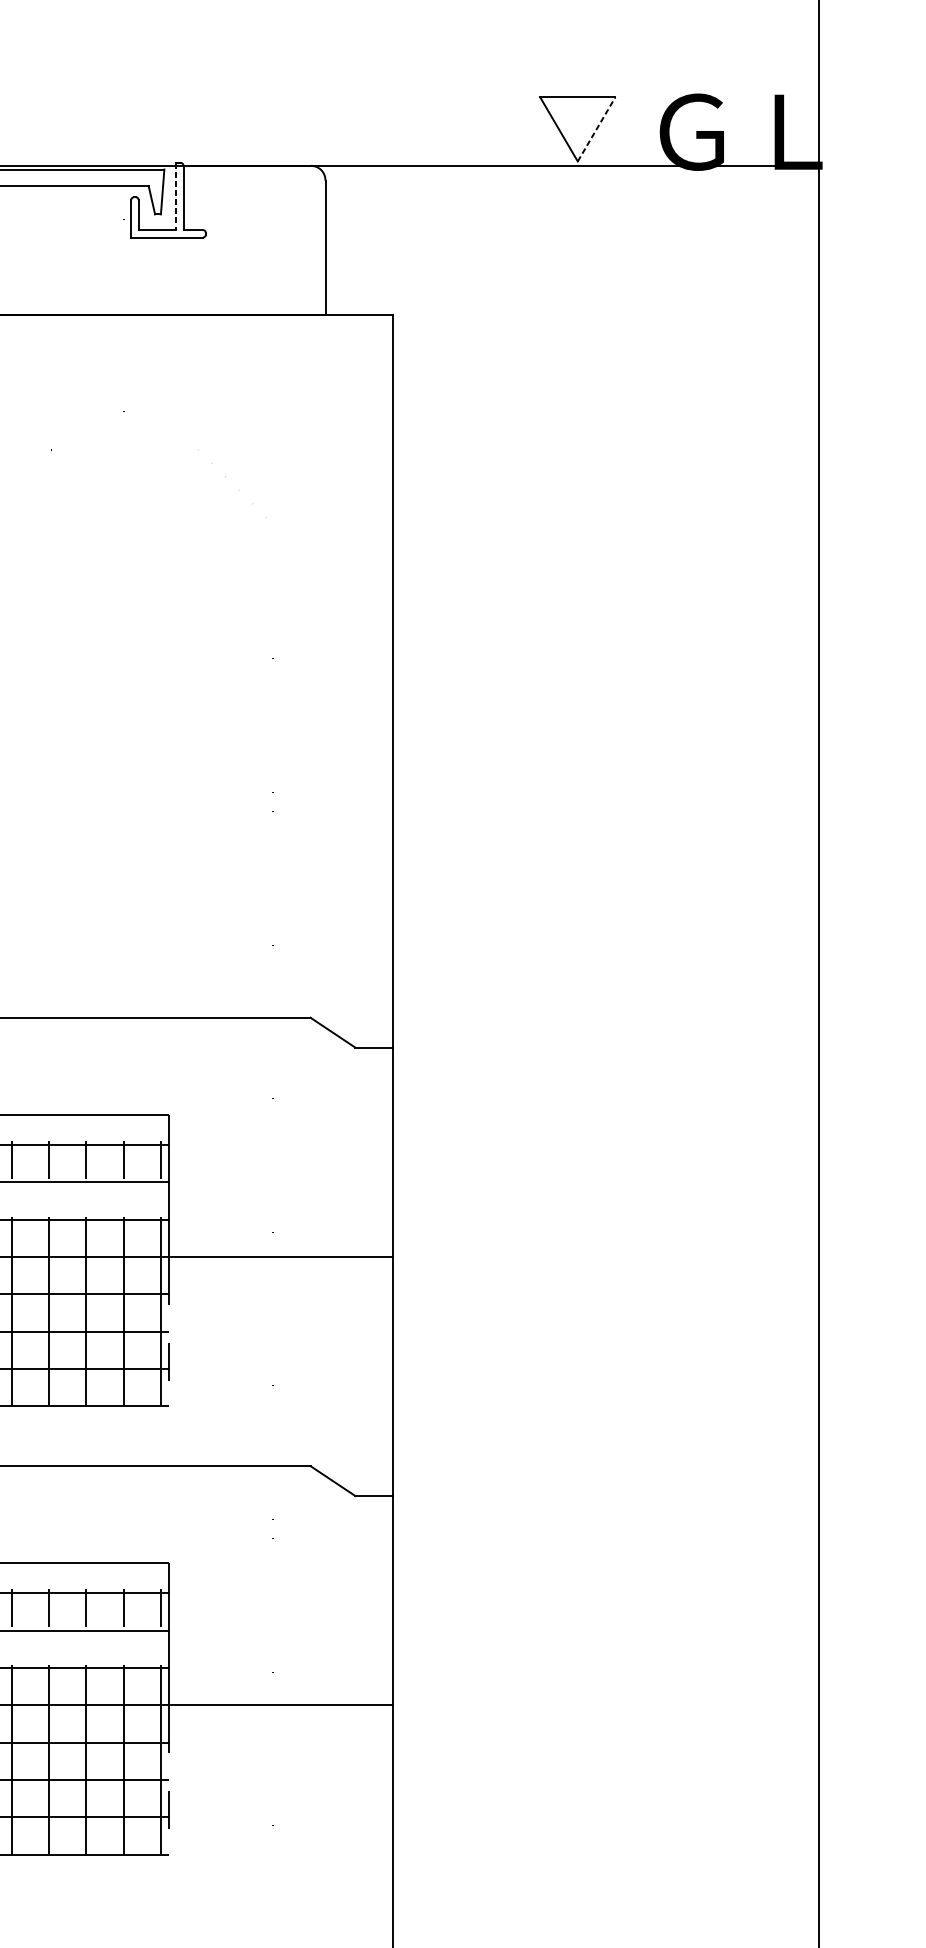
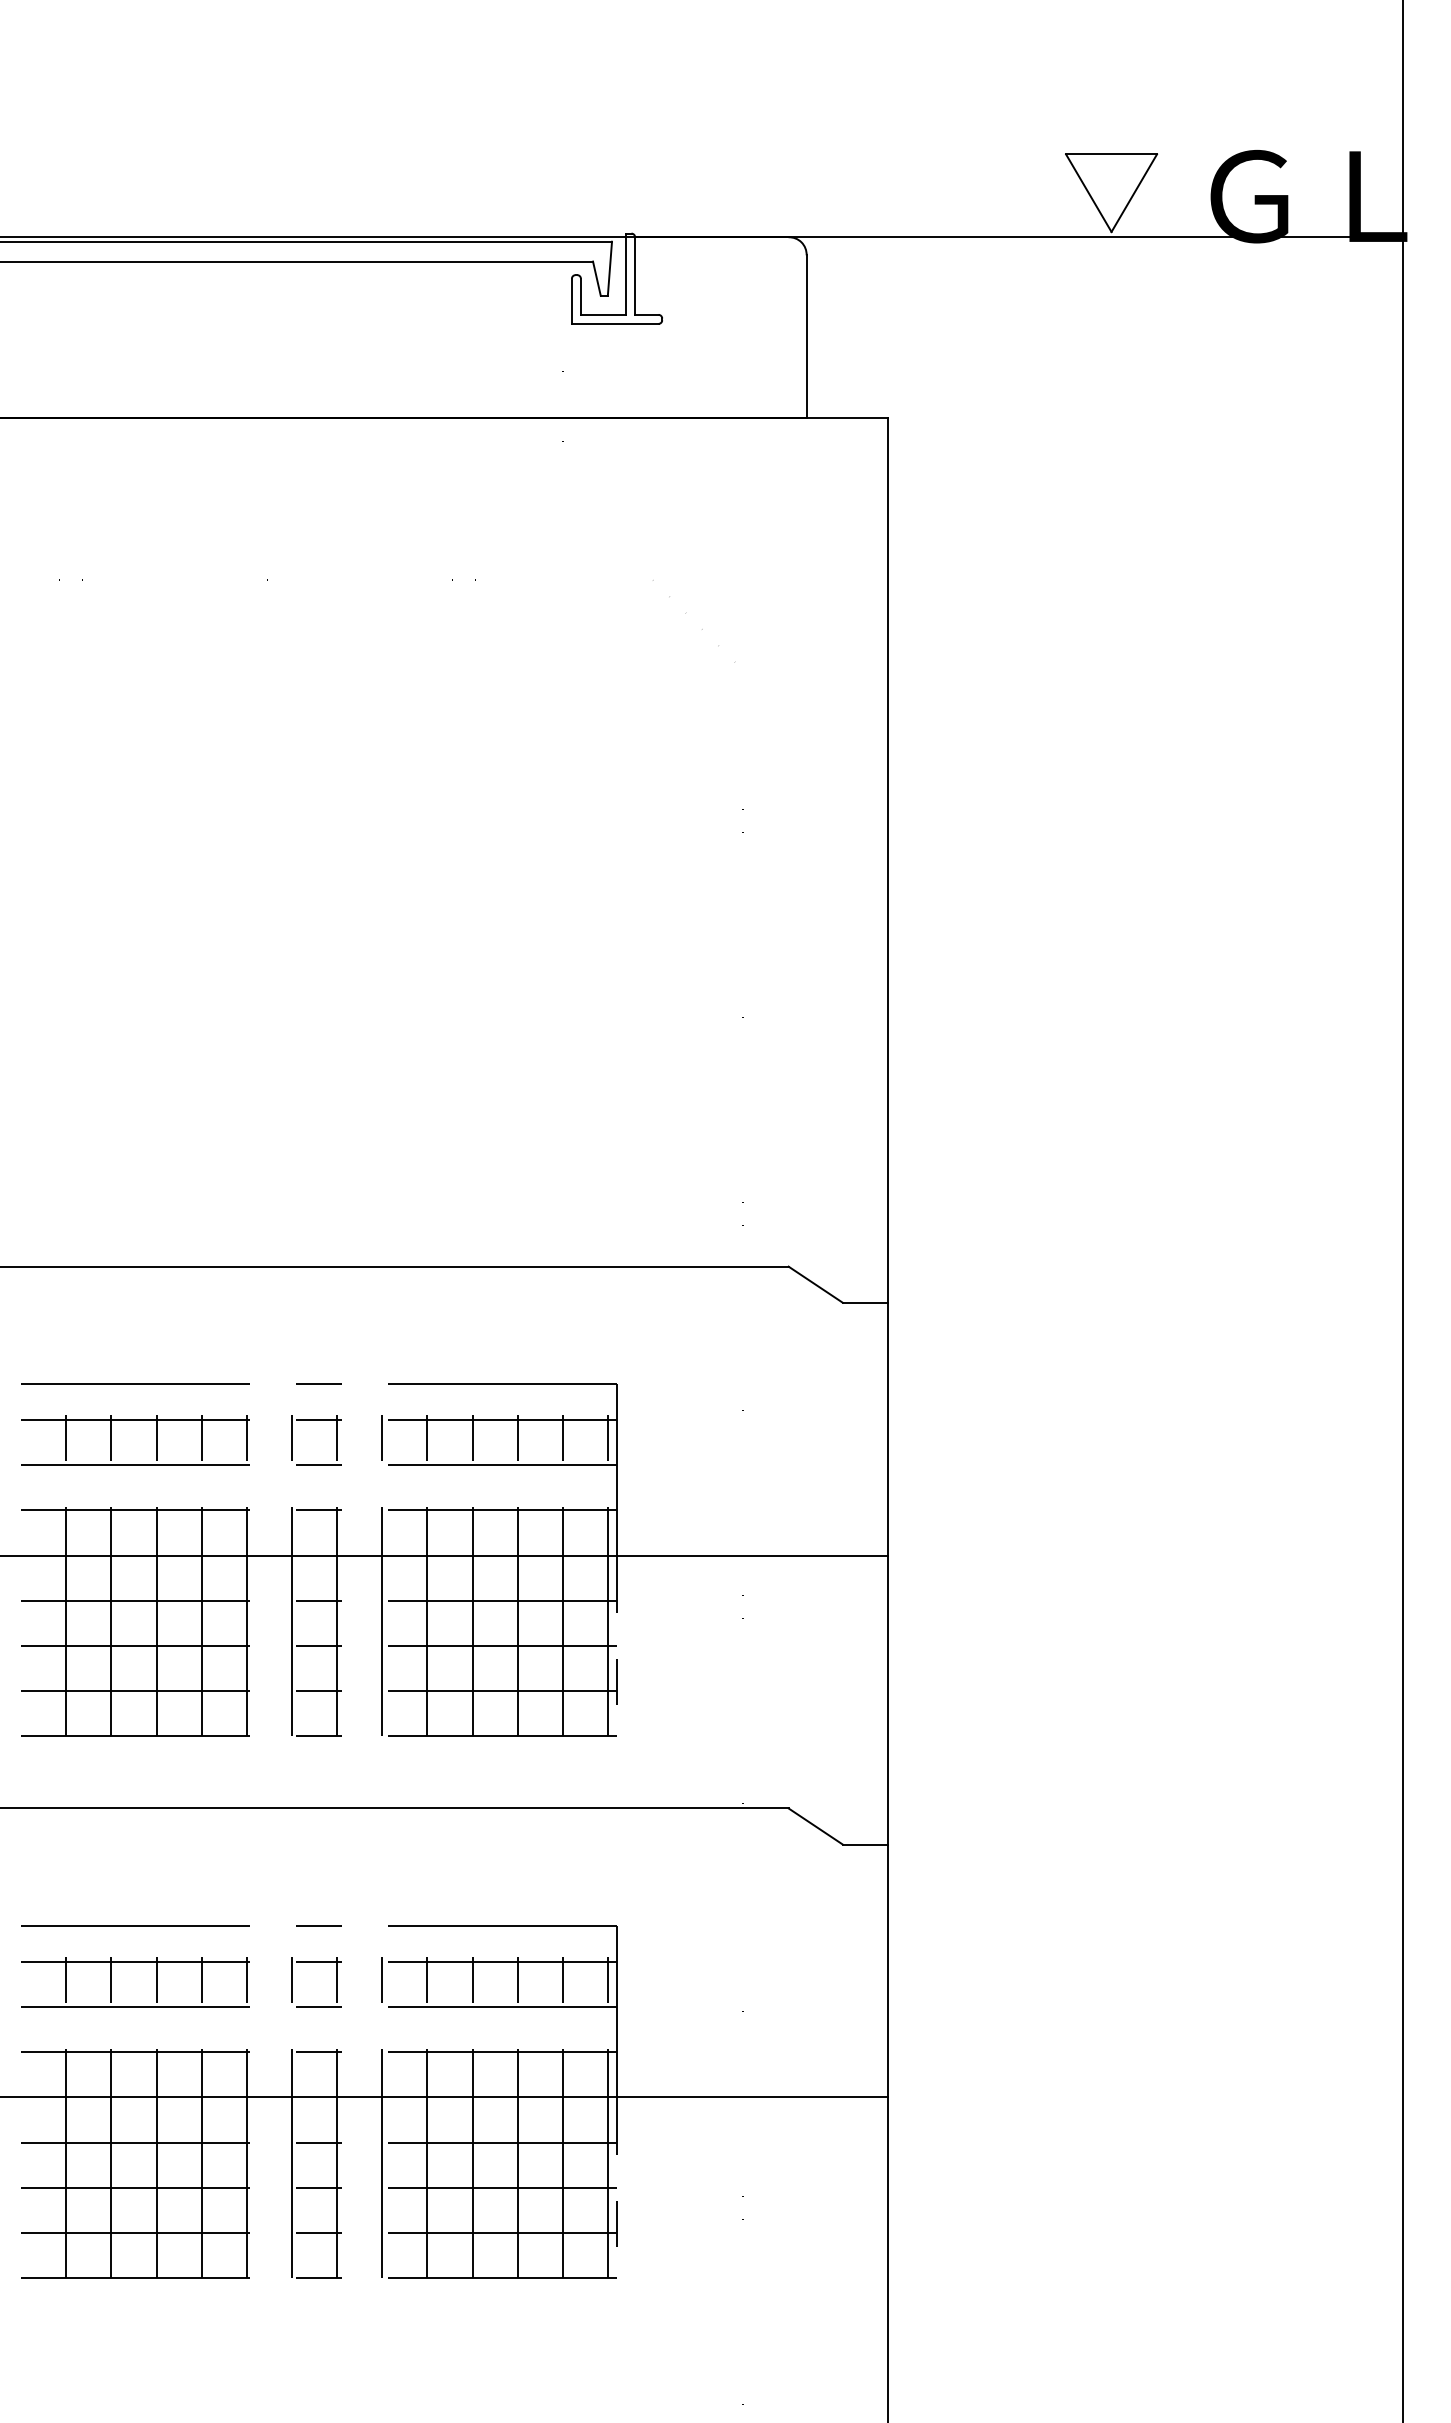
line: (596, 128) -> (1134, 192), dashed -> solid
line: (176, 196) -> (626, 274), dashed -> solid

